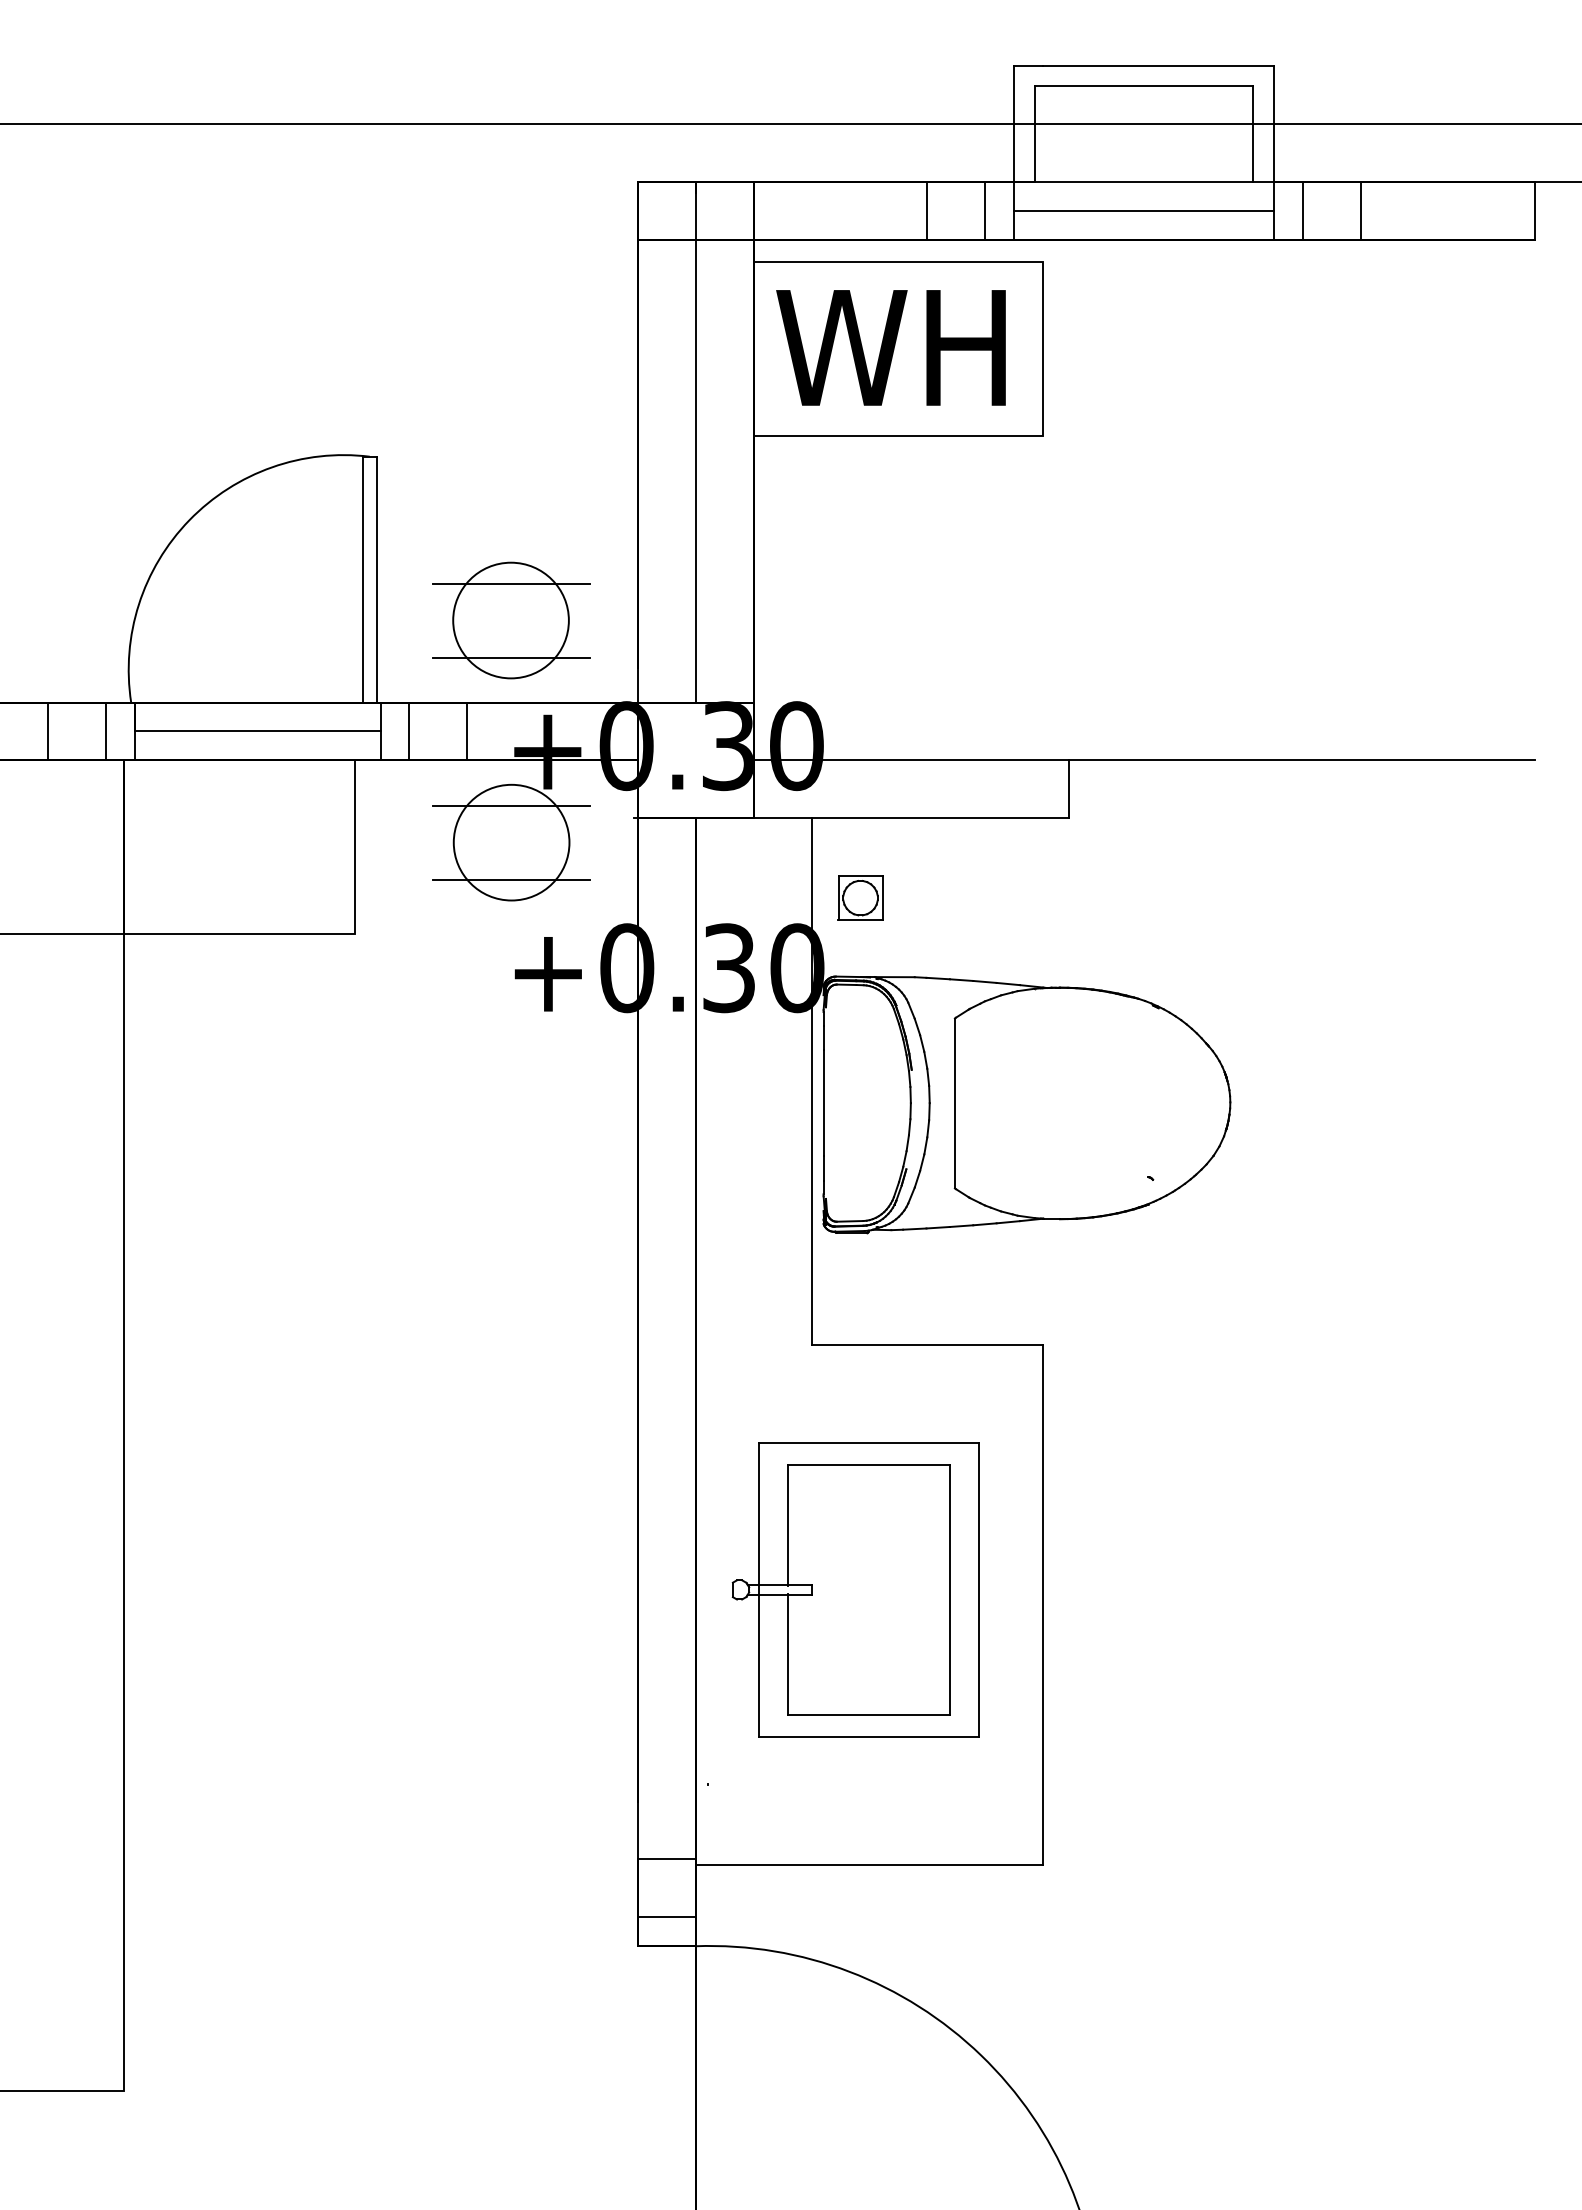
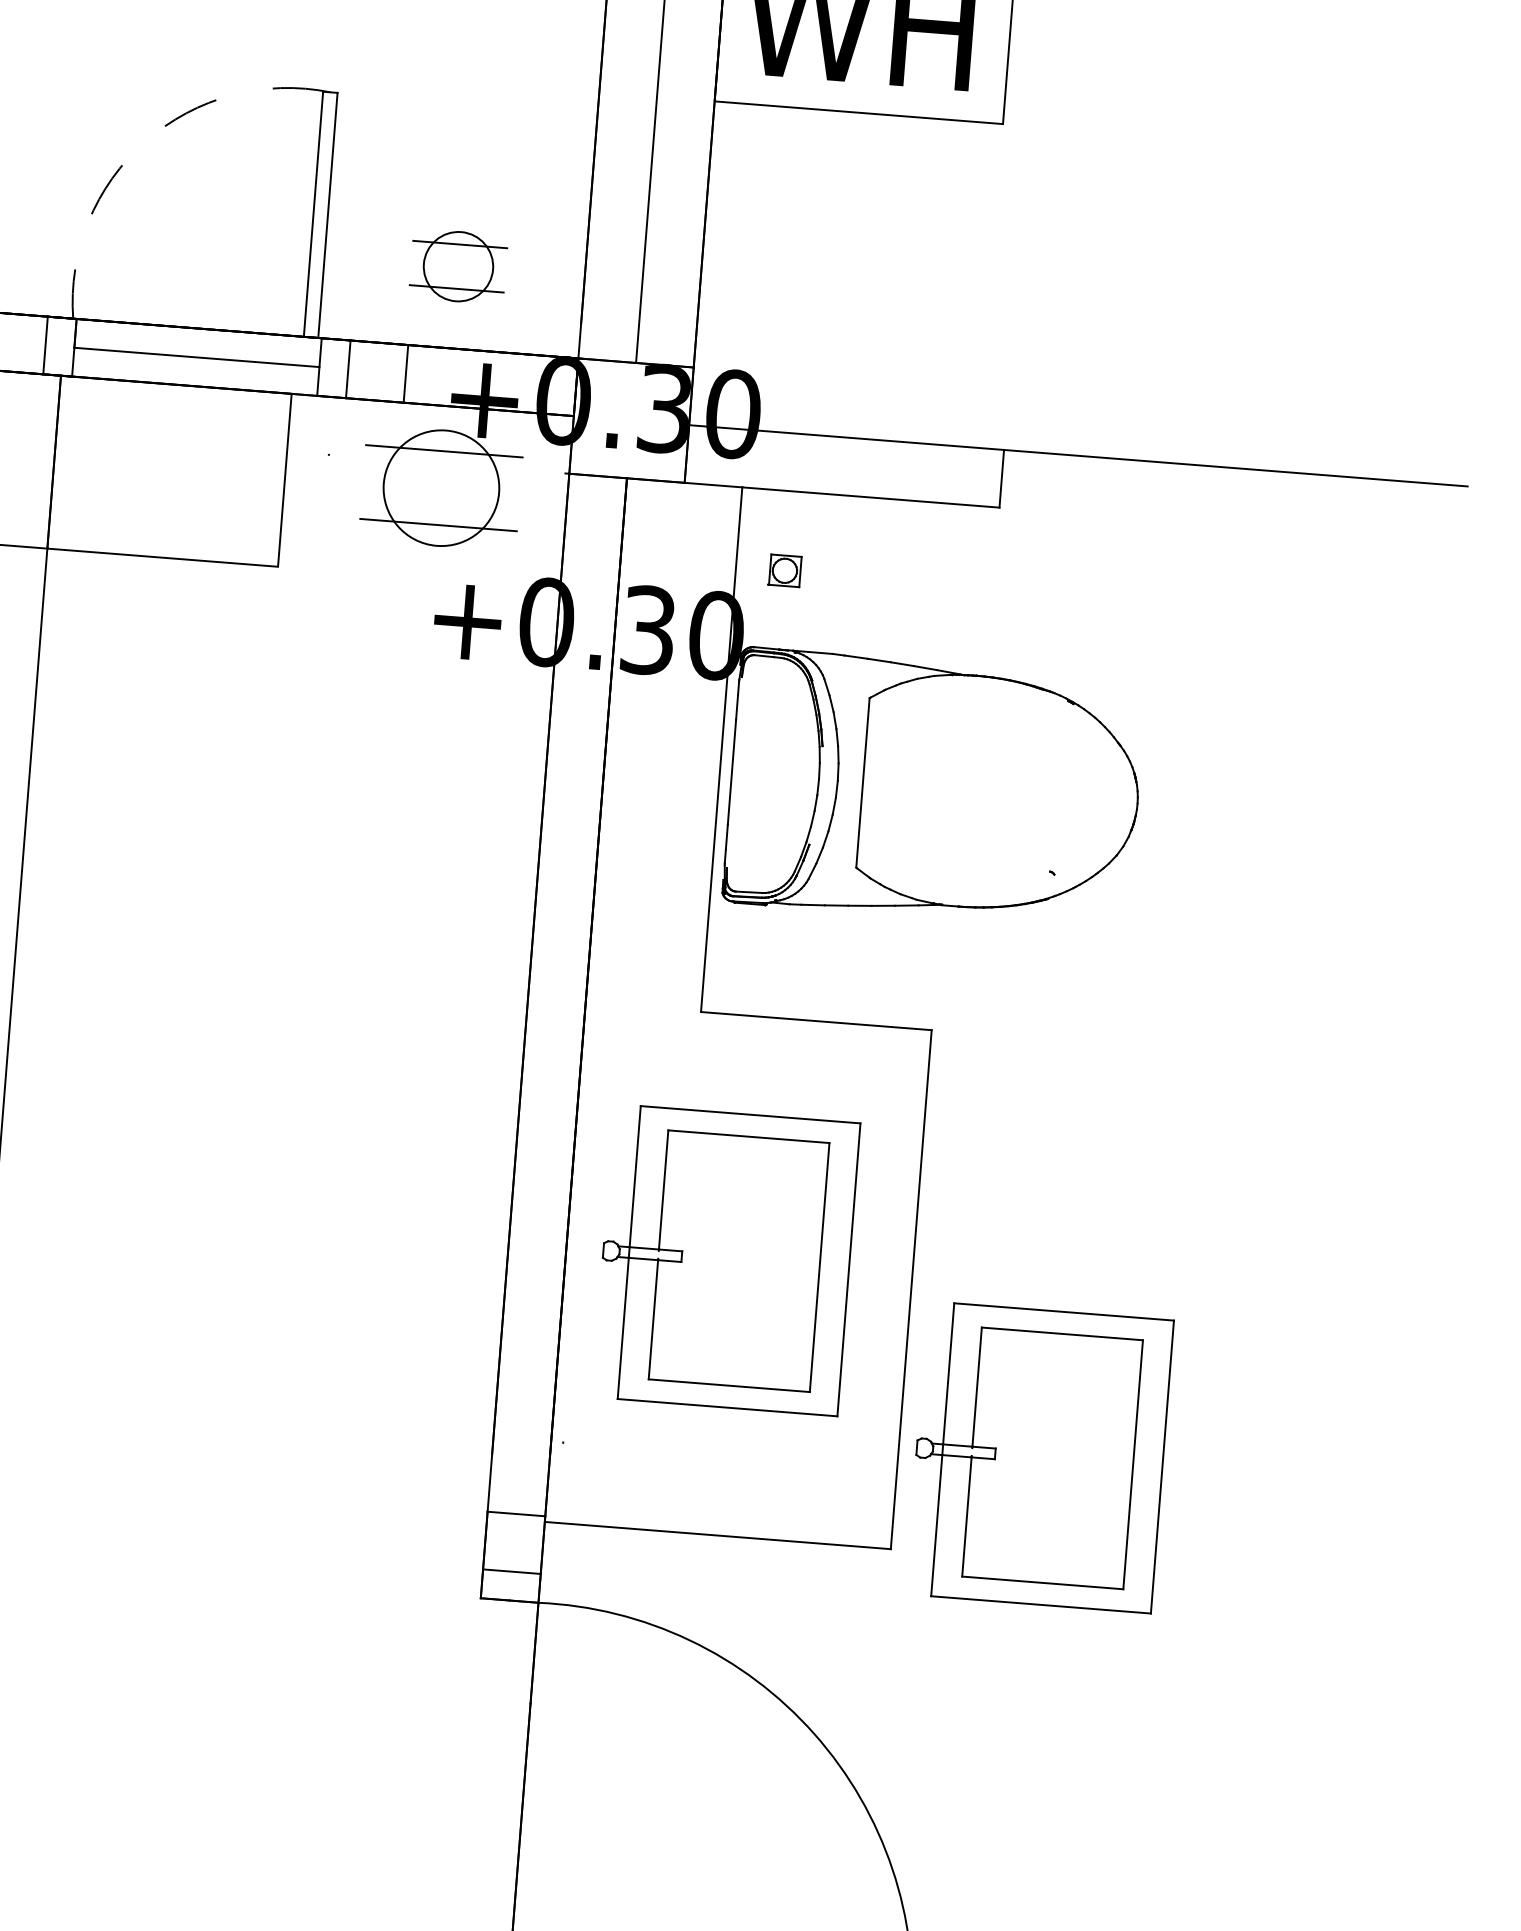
arc: (189, 520) -> (145, 141), solid -> dashed
part: (511, 620) -> (458, 266), size x0.6
part: (860, 897) -> (784, 570), size x0.7
part: (1183, 1761) -> (1039, 1456), added

